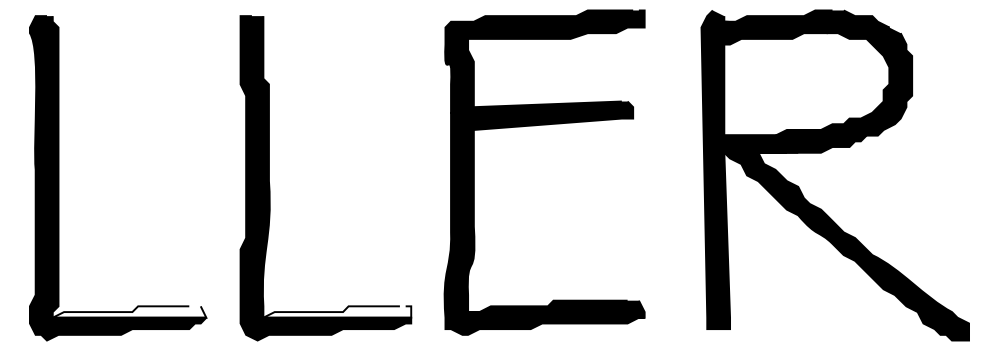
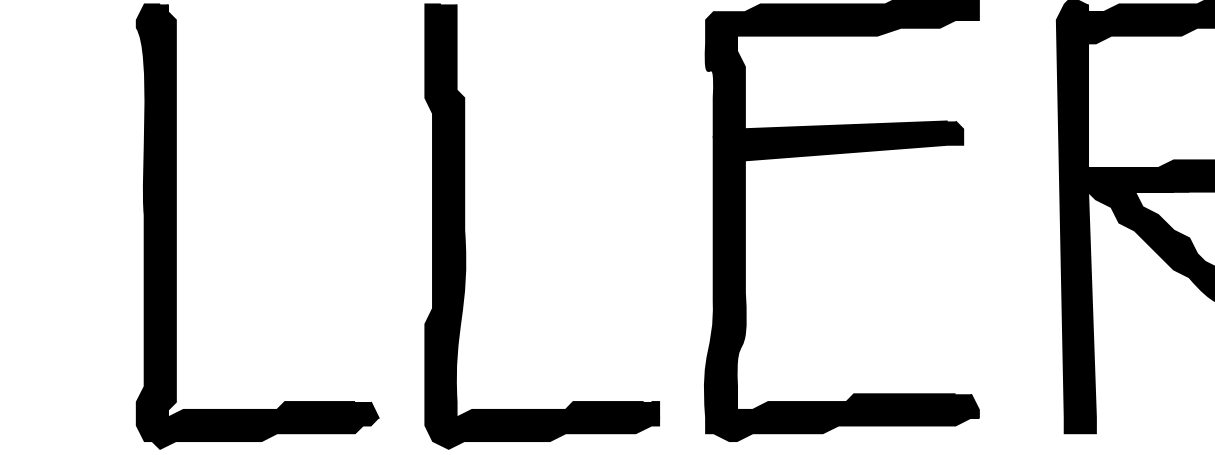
fill: (129, 311) -> (273, 409), added
fill: (337, 311) -> (558, 409), added

